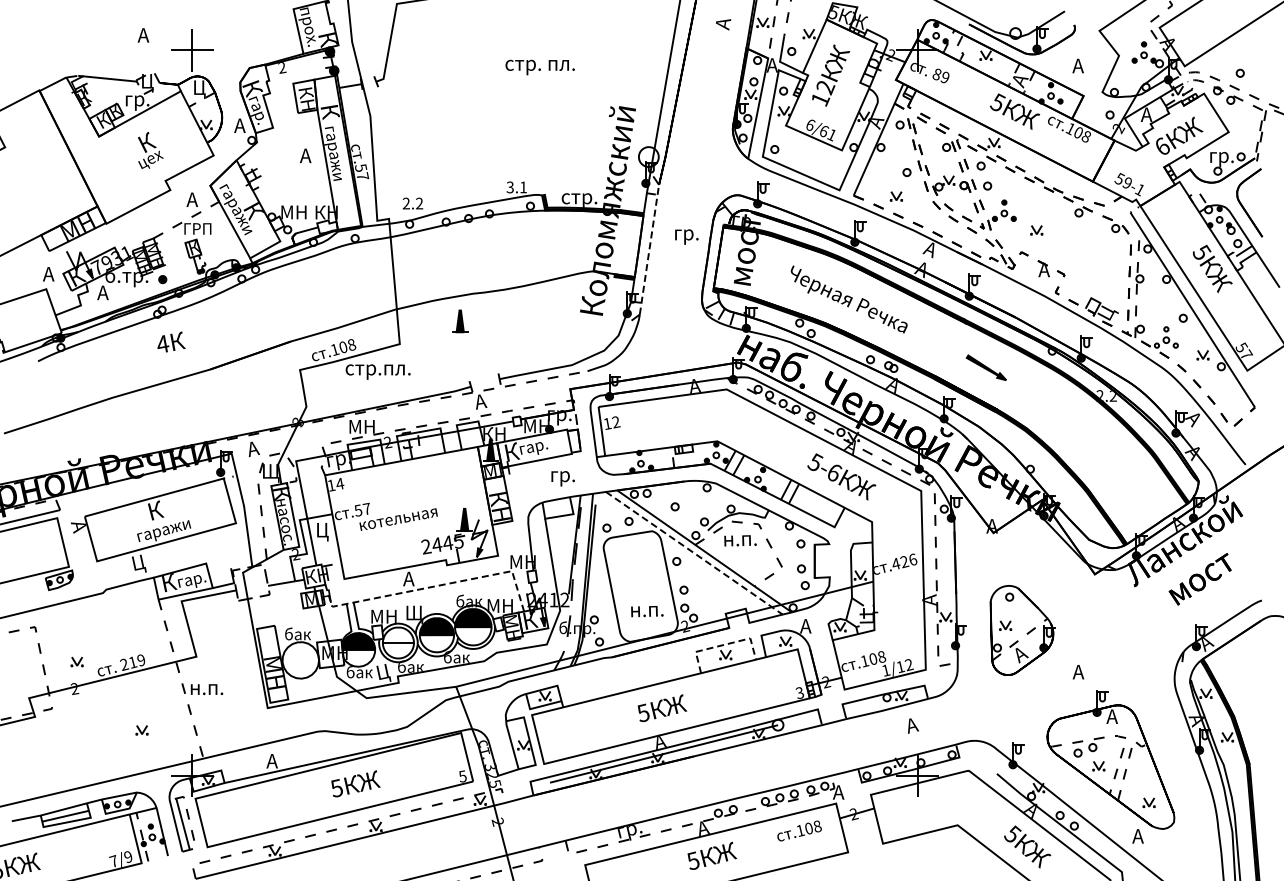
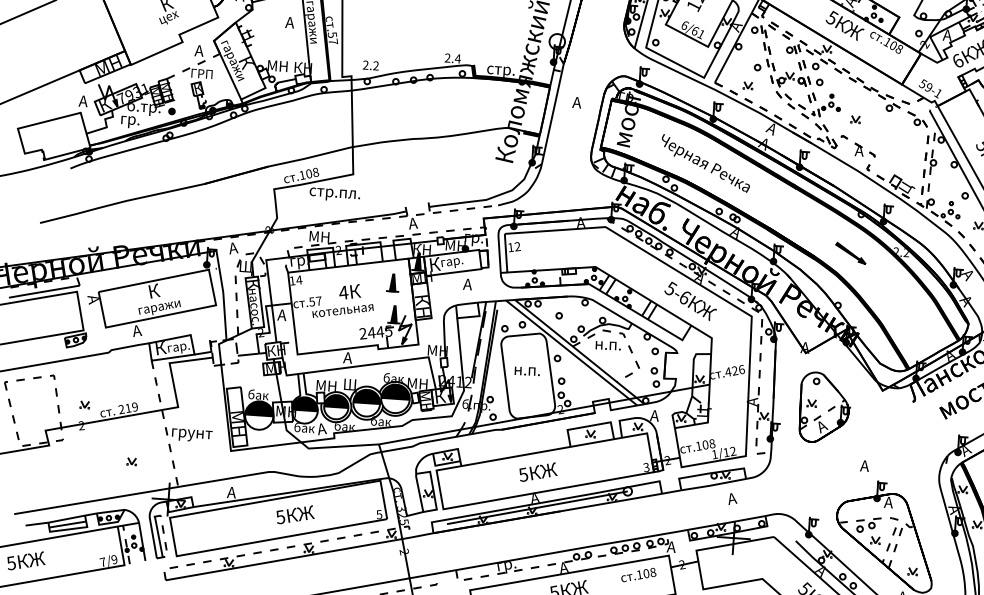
text: (516, 187) -> (452, 58), 3.1 -> 2.4
text: (685, 234) -> (581, 104), гр. -> А
line: (649, 249) -> (552, 113), dashed -> solid
text: (109, 294) -> (129, 120), А -> гр.
part: (460, 321) -> (393, 283), moved
text: (171, 341) -> (350, 291), moved
part: (985, 367) -> (850, 253), moved
text: (561, 476) -> (472, 286), гр. -> А
text: (321, 532) -> (282, 317), Ц -> А
line: (694, 553) -> (571, 353), dashed -> solid
text: (139, 563) -> (138, 331), Ц -> А
line: (430, 587) -> (364, 365), dashed -> solid
text: (647, 611) -> (527, 371), moved
part: (1022, 630) -> (824, 408), moved
fill: (398, 634) -> (336, 400), added
line: (723, 645) -> (589, 426), dashed -> solid
fill: (300, 651) -> (259, 408), added
text: (383, 672) -> (323, 429), Ц -> А
text: (217, 691) -> (192, 435), н.п. -> грунт

